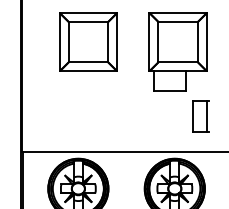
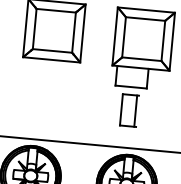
part: (200, 116) -> (129, 110), moved

